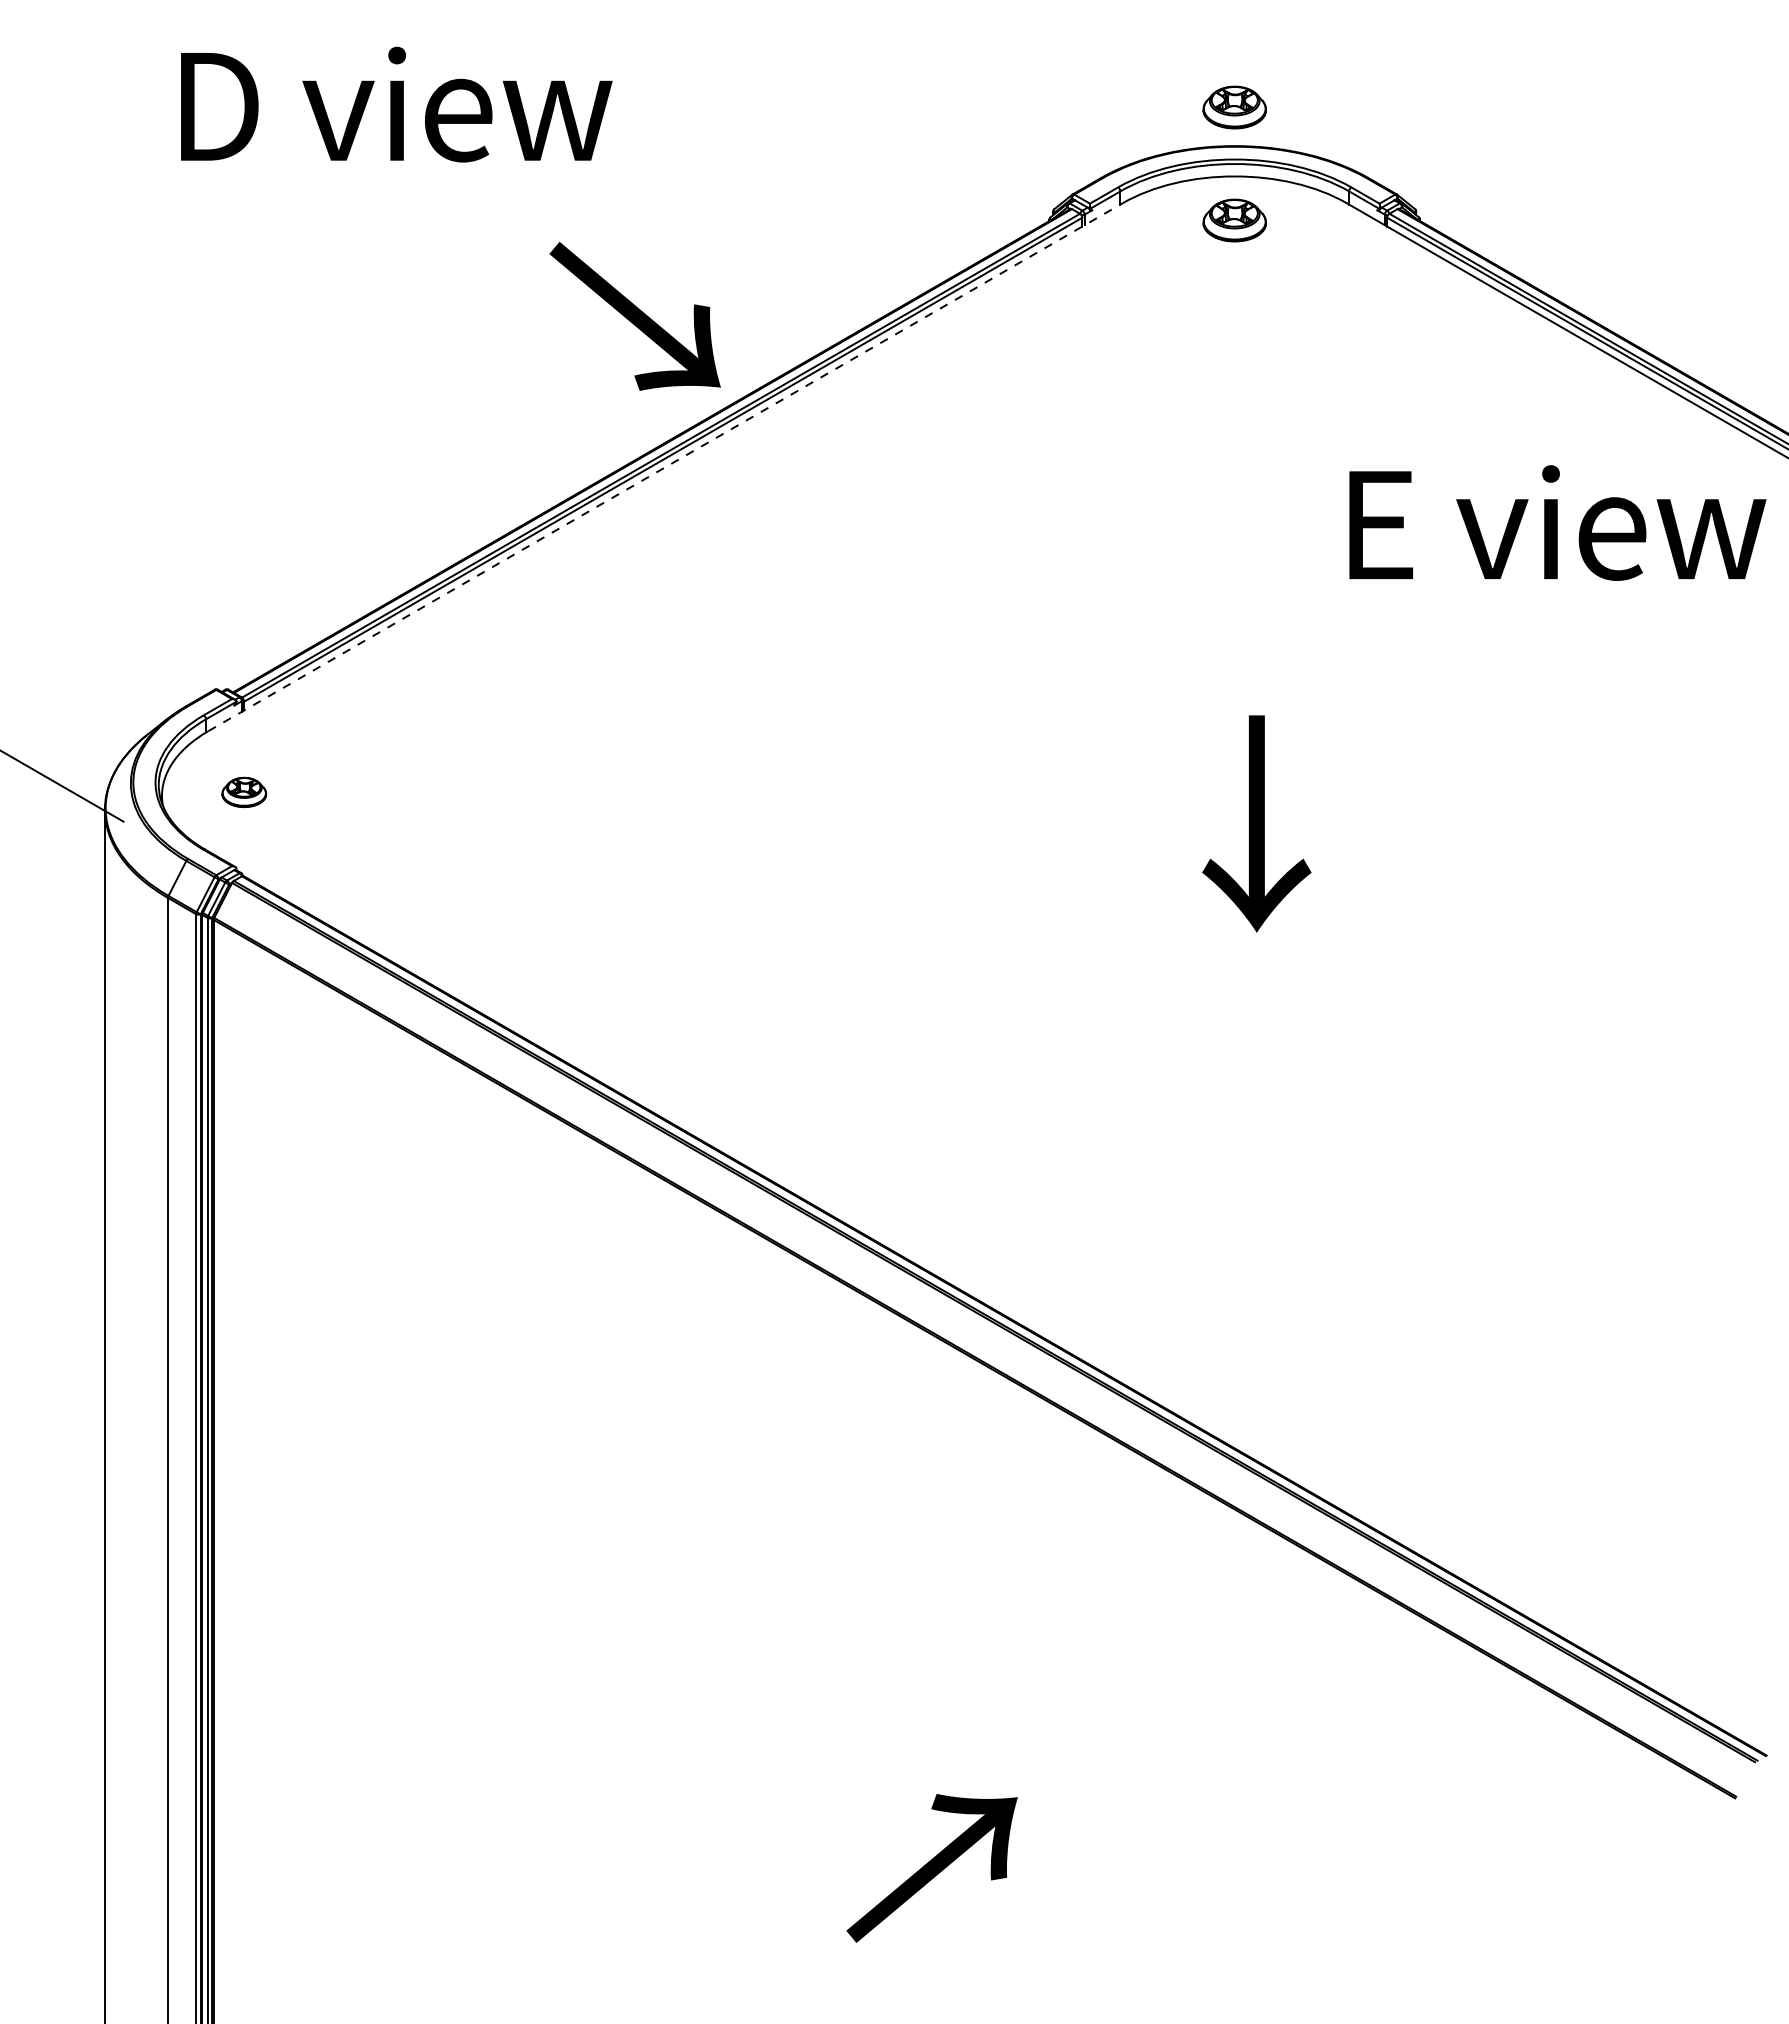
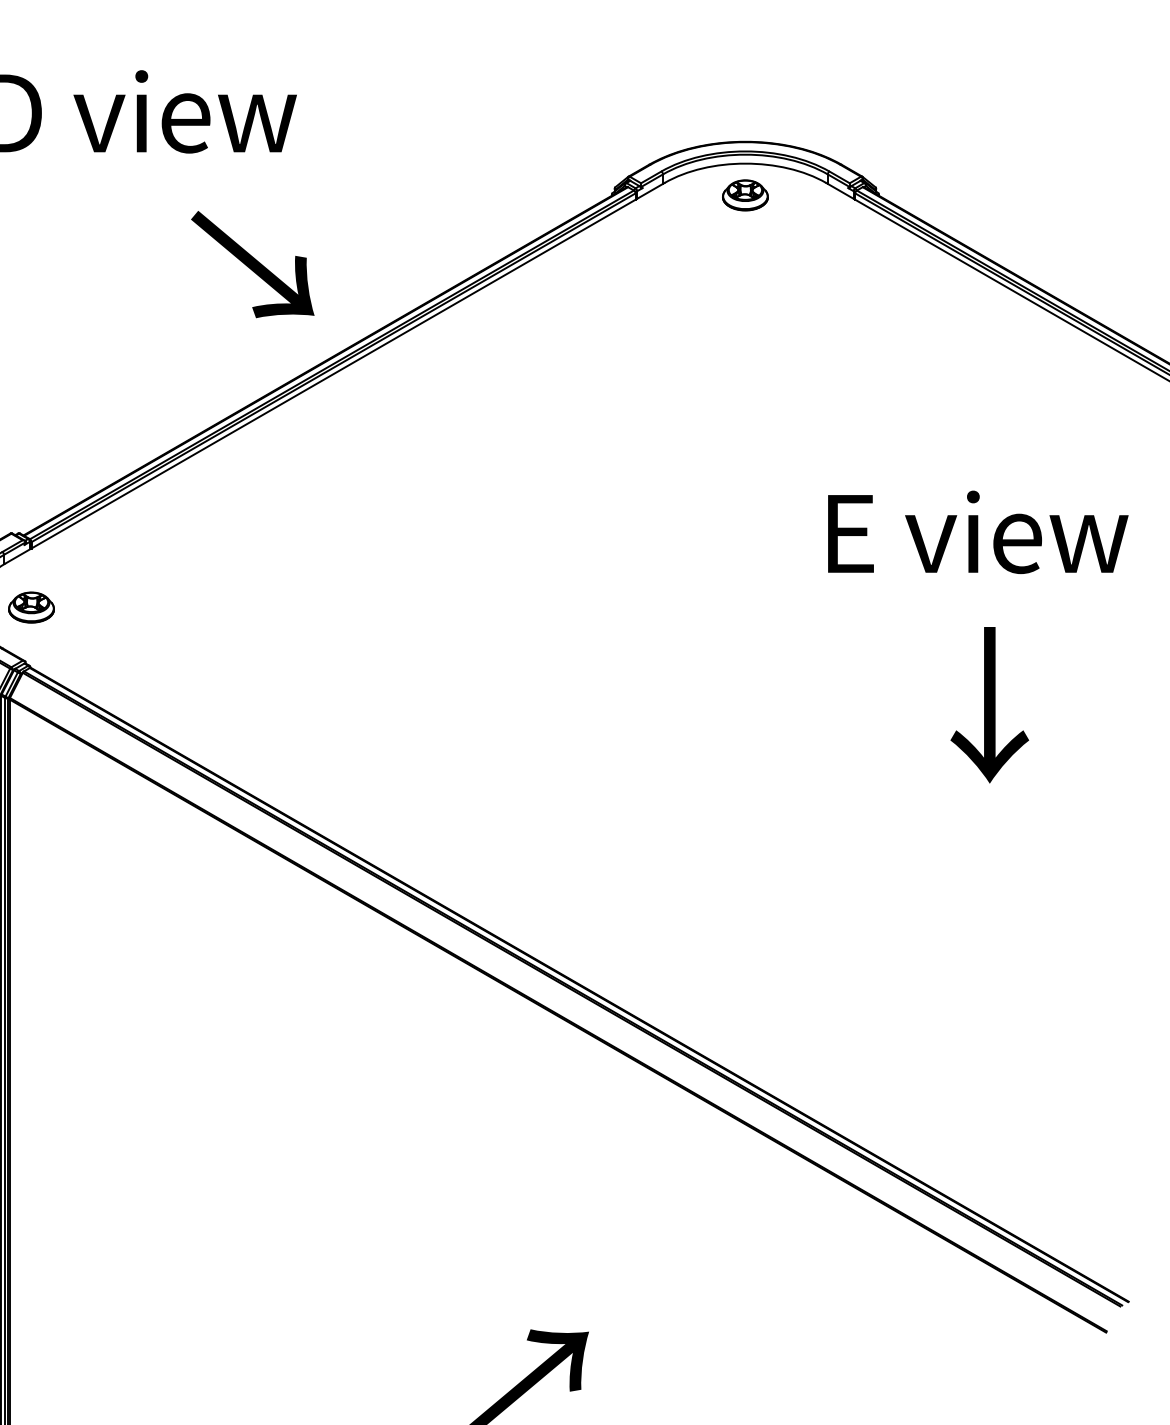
part: (1234, 107) -> (745, 113), removed
text: (634, 316) -> (252, 264), moved
line: (665, 467) -> (335, 373), dashed -> solid
text: (1557, 522) -> (978, 531), moved
part: (244, 792) -> (31, 607), size x1.43
text: (1256, 823) -> (989, 704), moved

